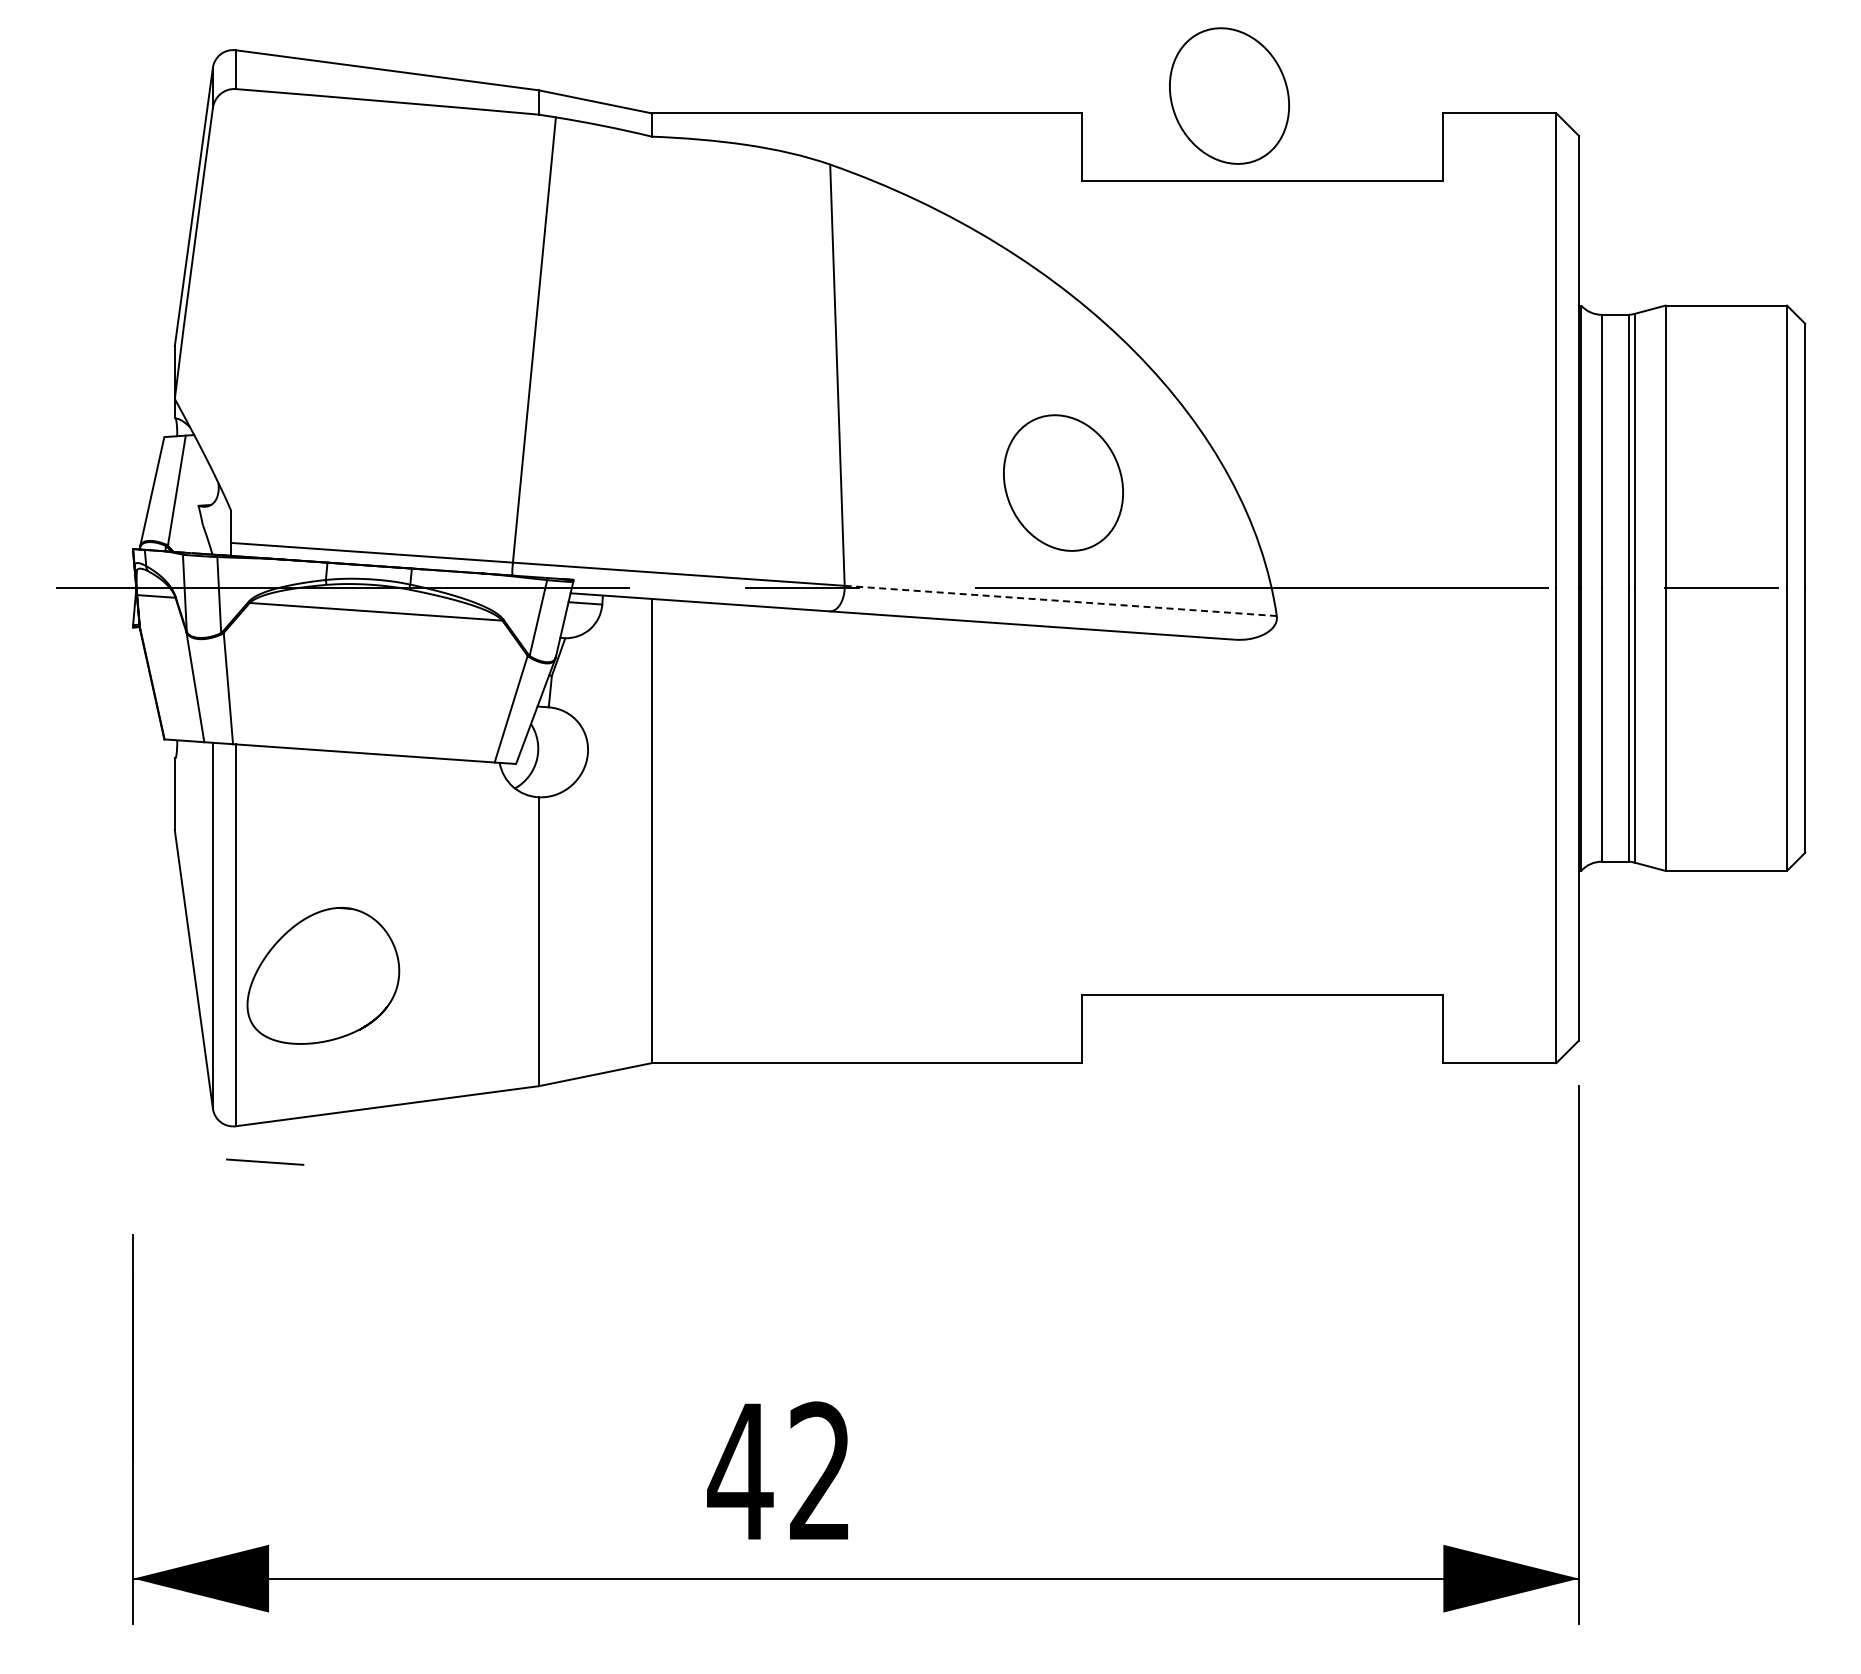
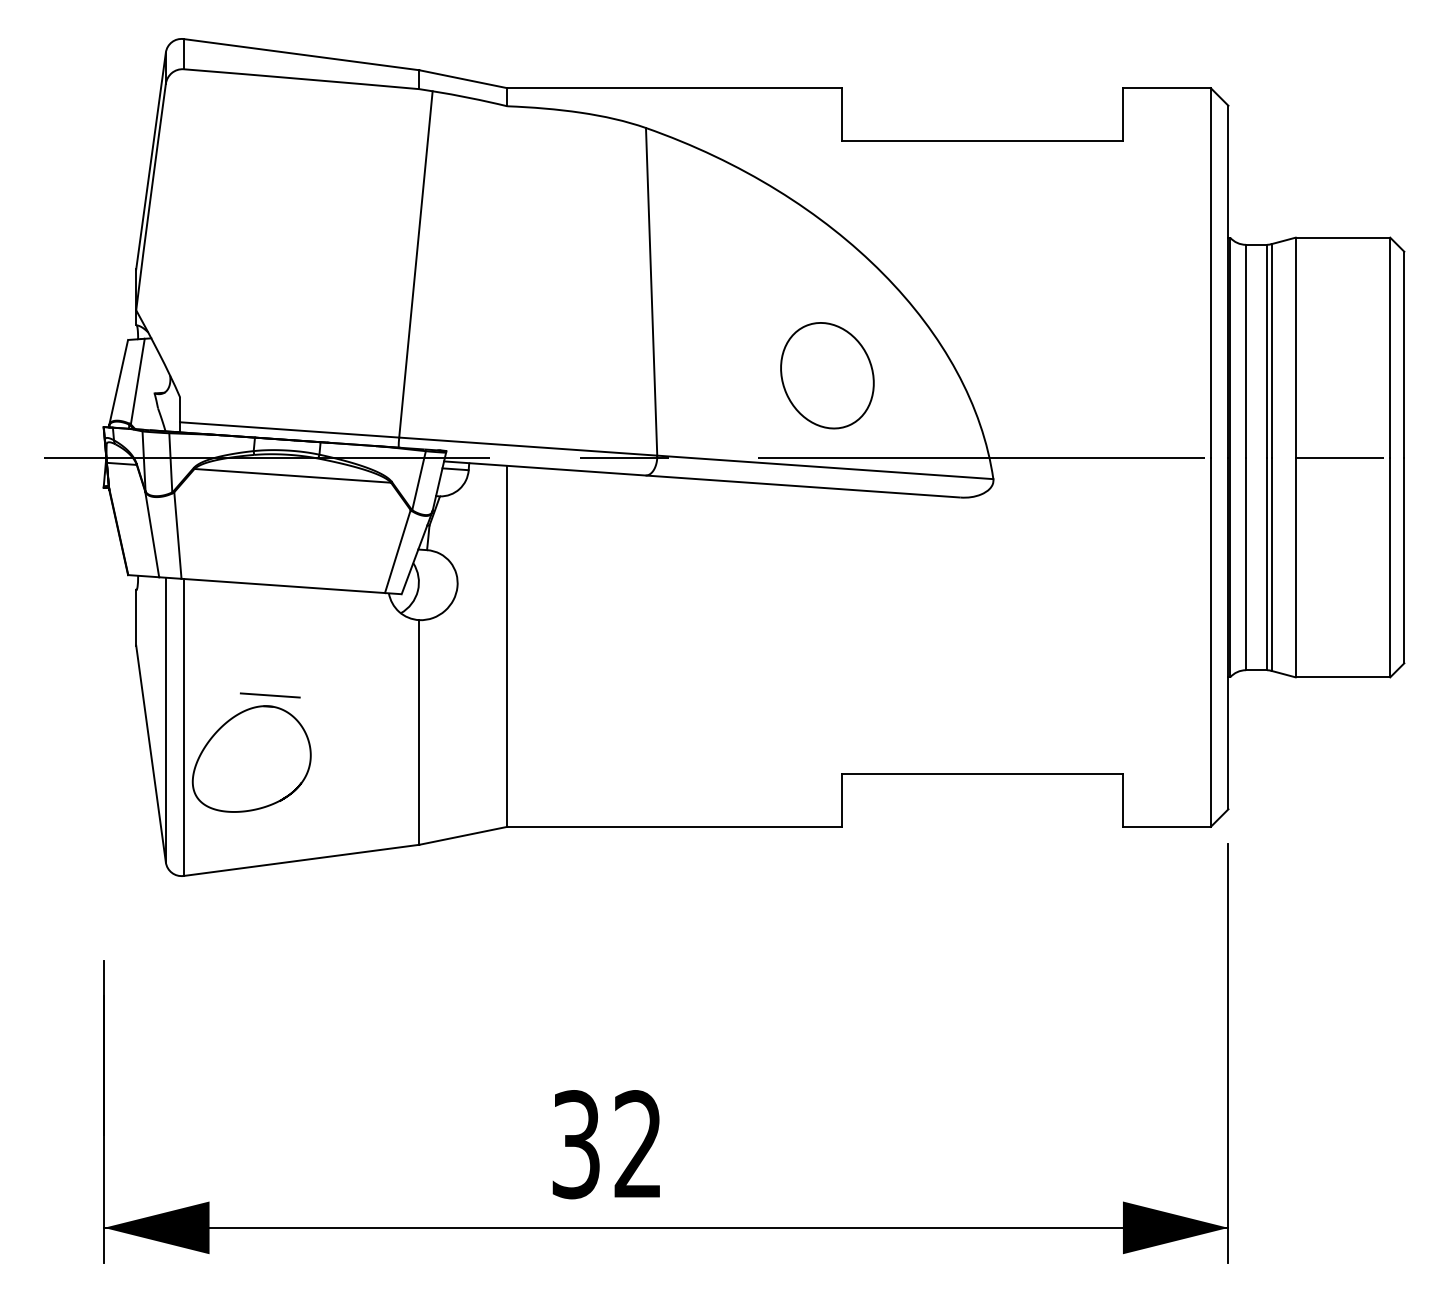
part: (1229, 95) -> (956, 74), removed
line: (1060, 600) -> (825, 467), dashed -> solid
line: (265, 1161) -> (270, 694), moved
text: (740, 1471) -> (576, 1144), 42 -> 32

